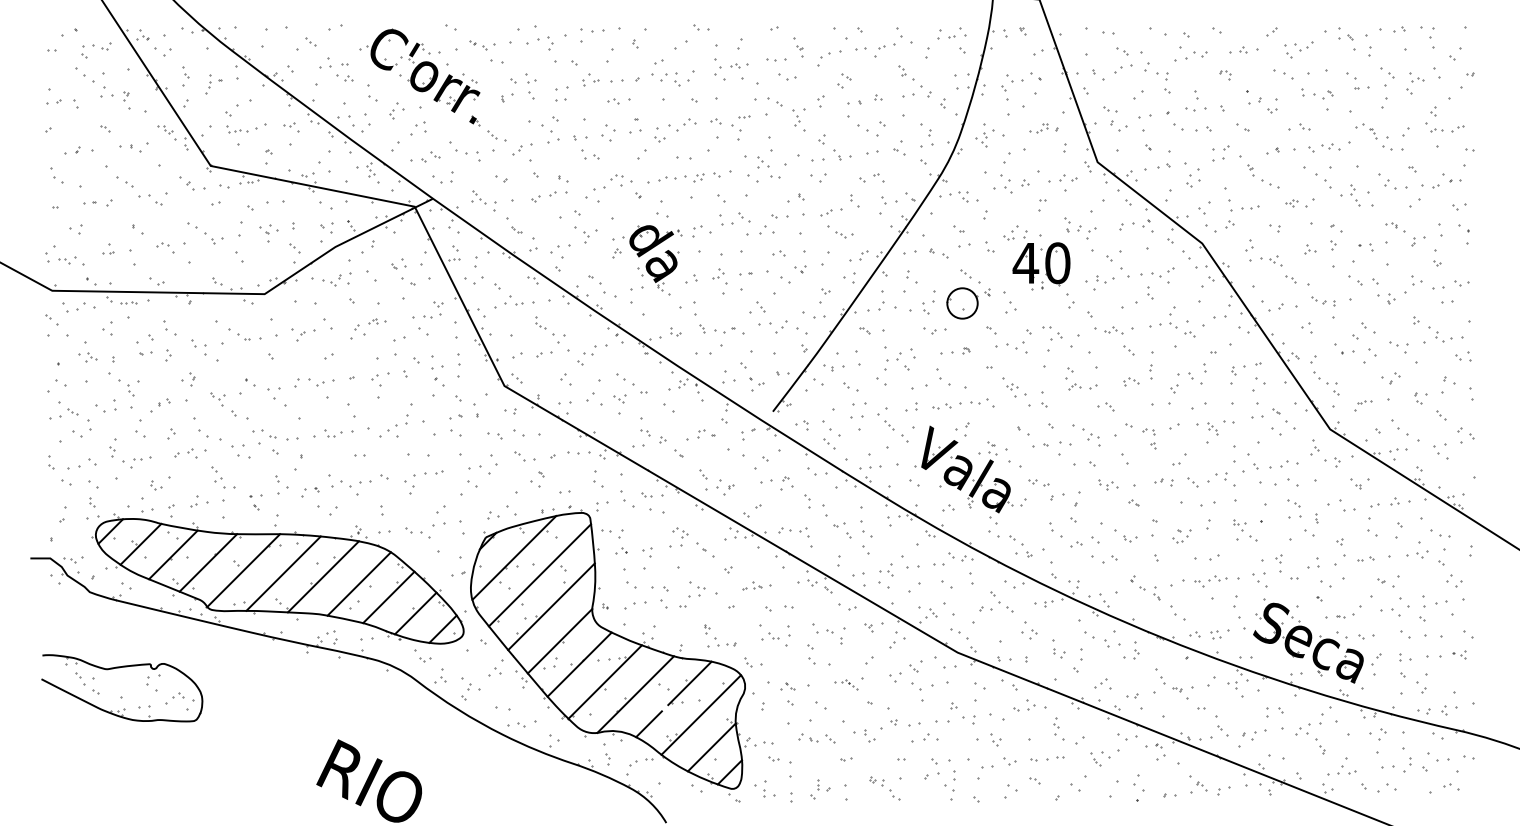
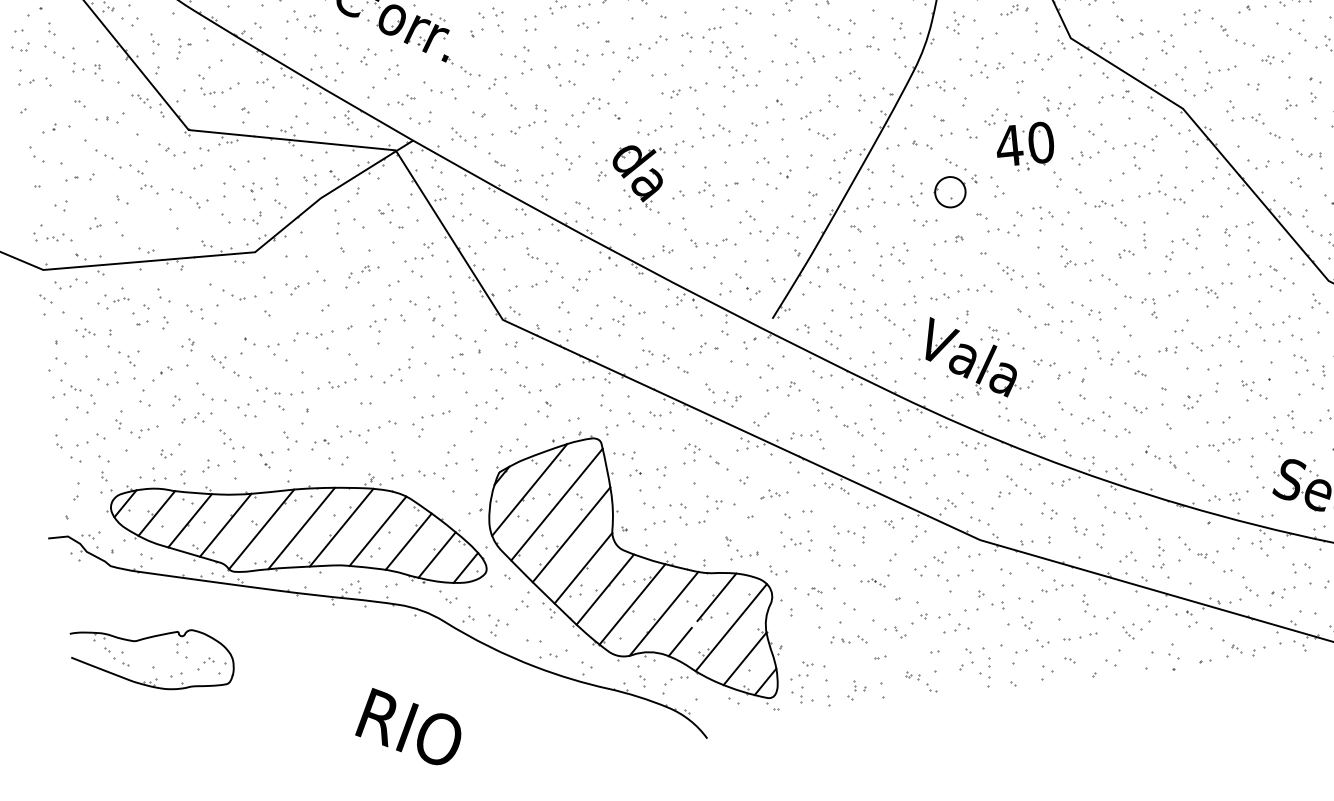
part: (101, 46) -> (20, 47), moved
part: (796, 117) -> (727, 48), moved
part: (667, 178) -> (663, 127), moved
part: (165, 247) -> (149, 188), moved
part: (331, 280) -> (252, 218), moved
part: (128, 302) -> (120, 299), moved
part: (1105, 406) -> (1102, 280), size x1.6
part: (1108, 484) -> (1113, 357), size x1.6
part: (1136, 650) -> (1160, 547), moved
part: (763, 743) -> (798, 676), moved

